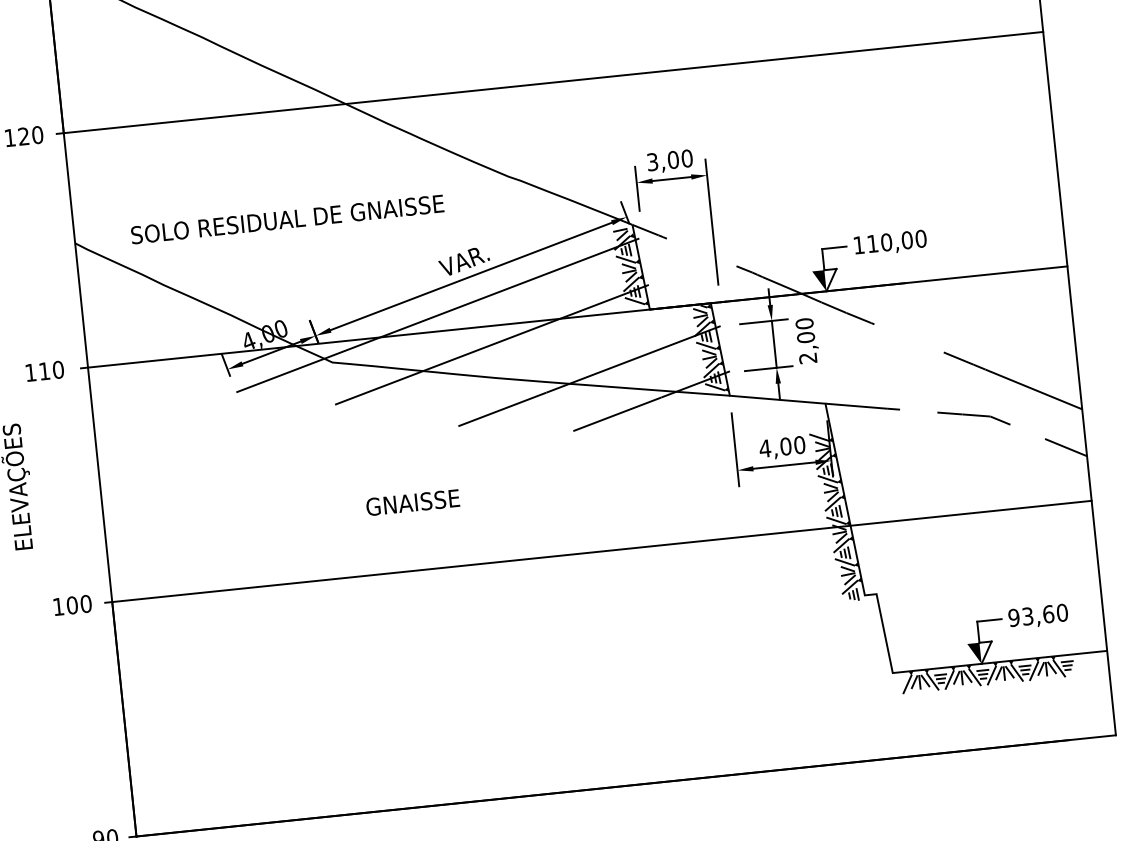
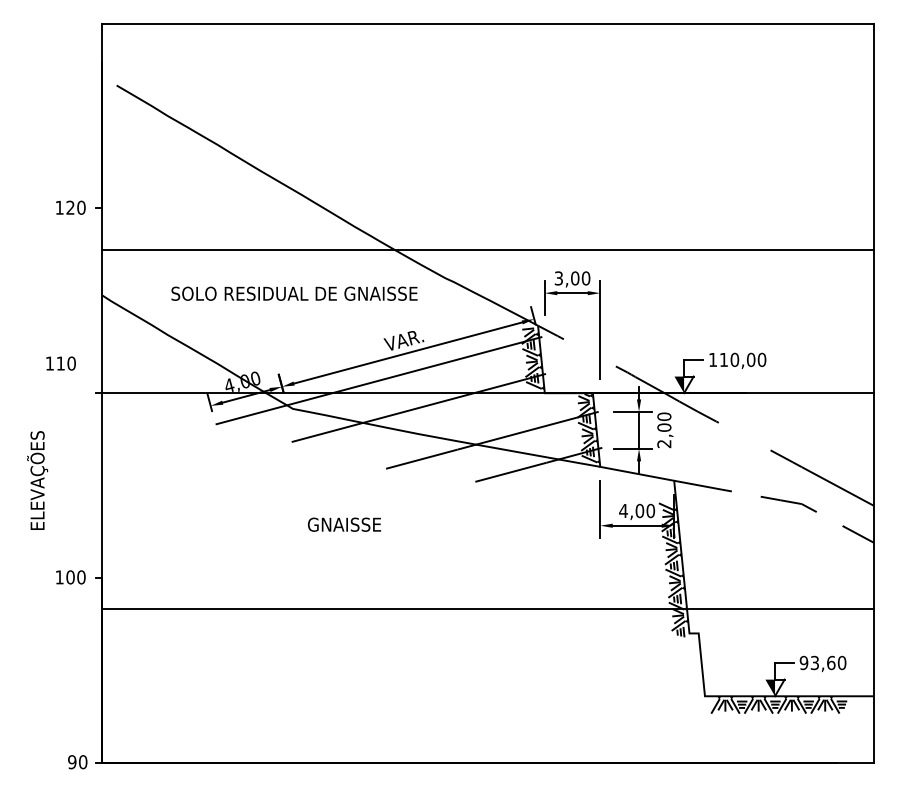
line: (552, 82) -> (487, 250), moved
text: (287, 219) -> (294, 293), moved
text: (44, 371) -> (60, 363), moved
line: (601, 552) -> (487, 609), moved

